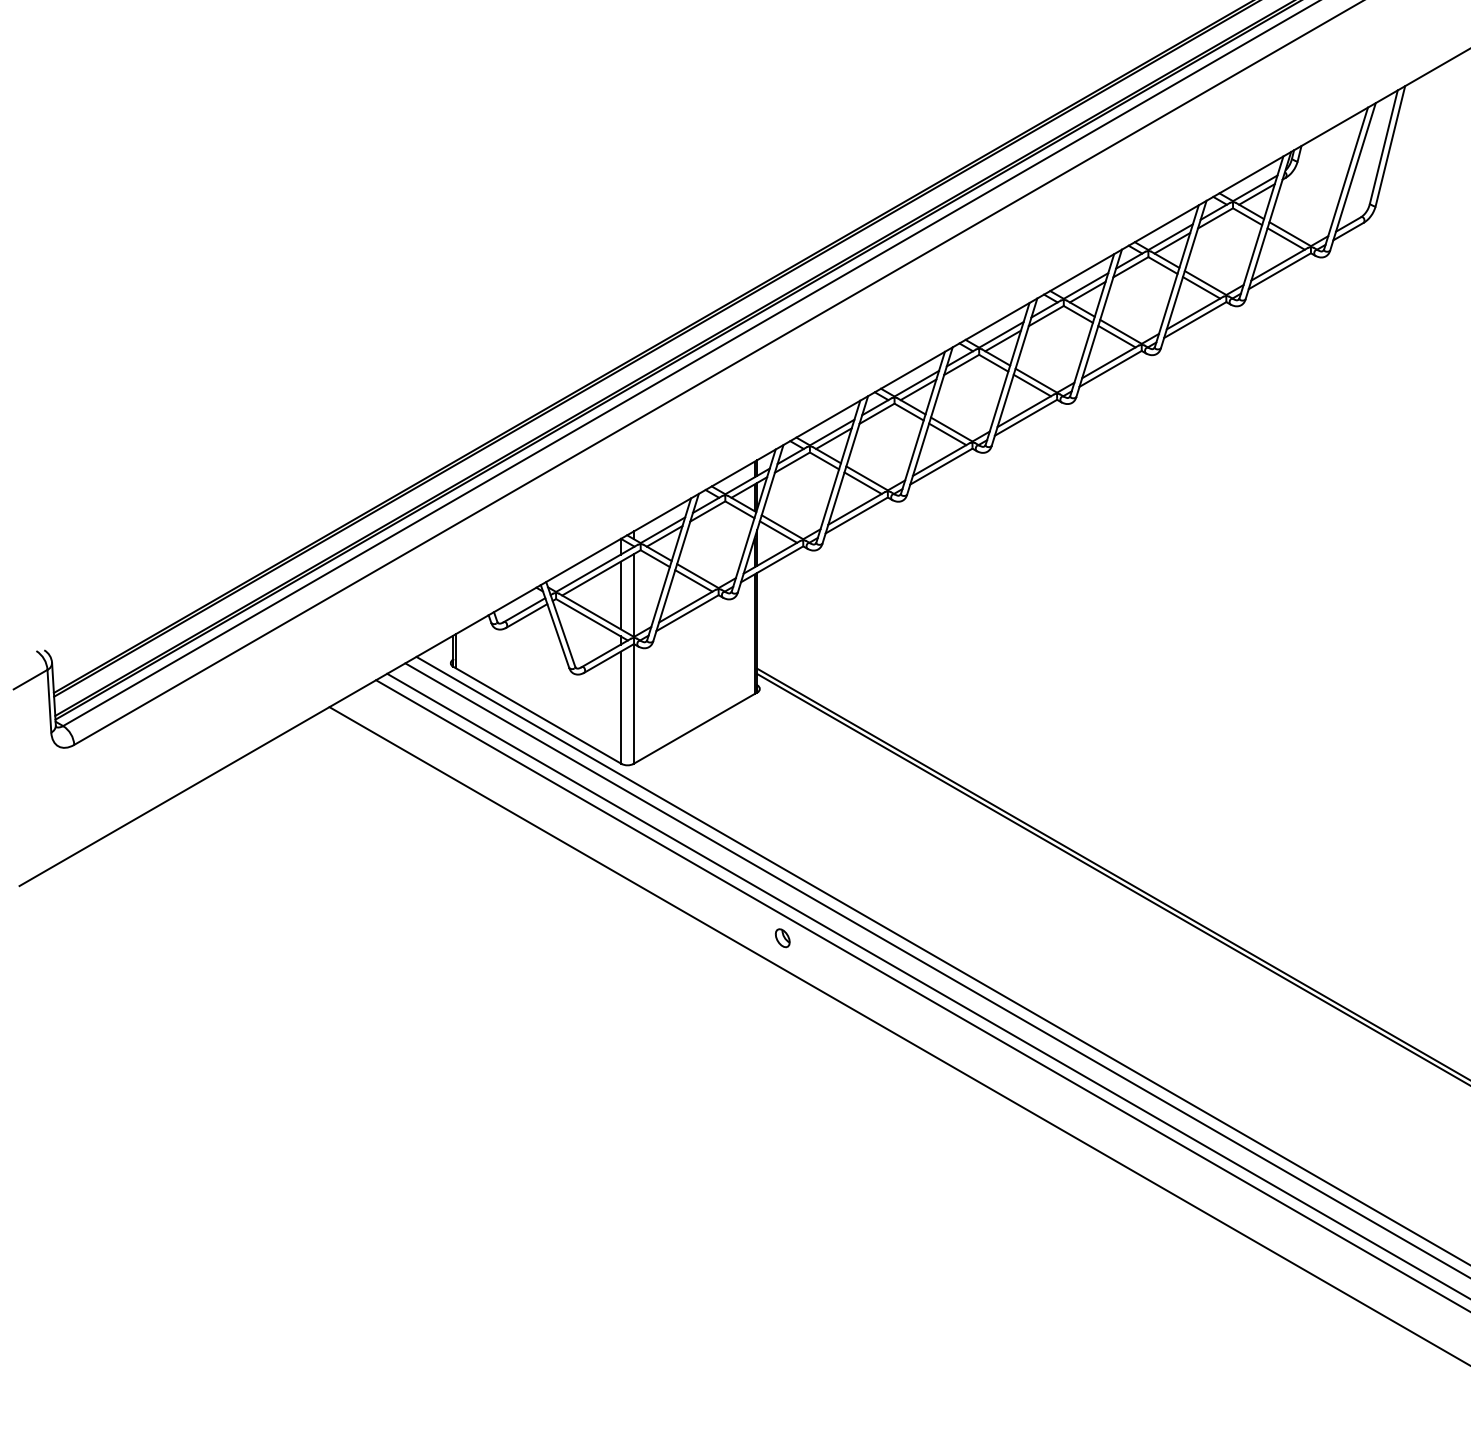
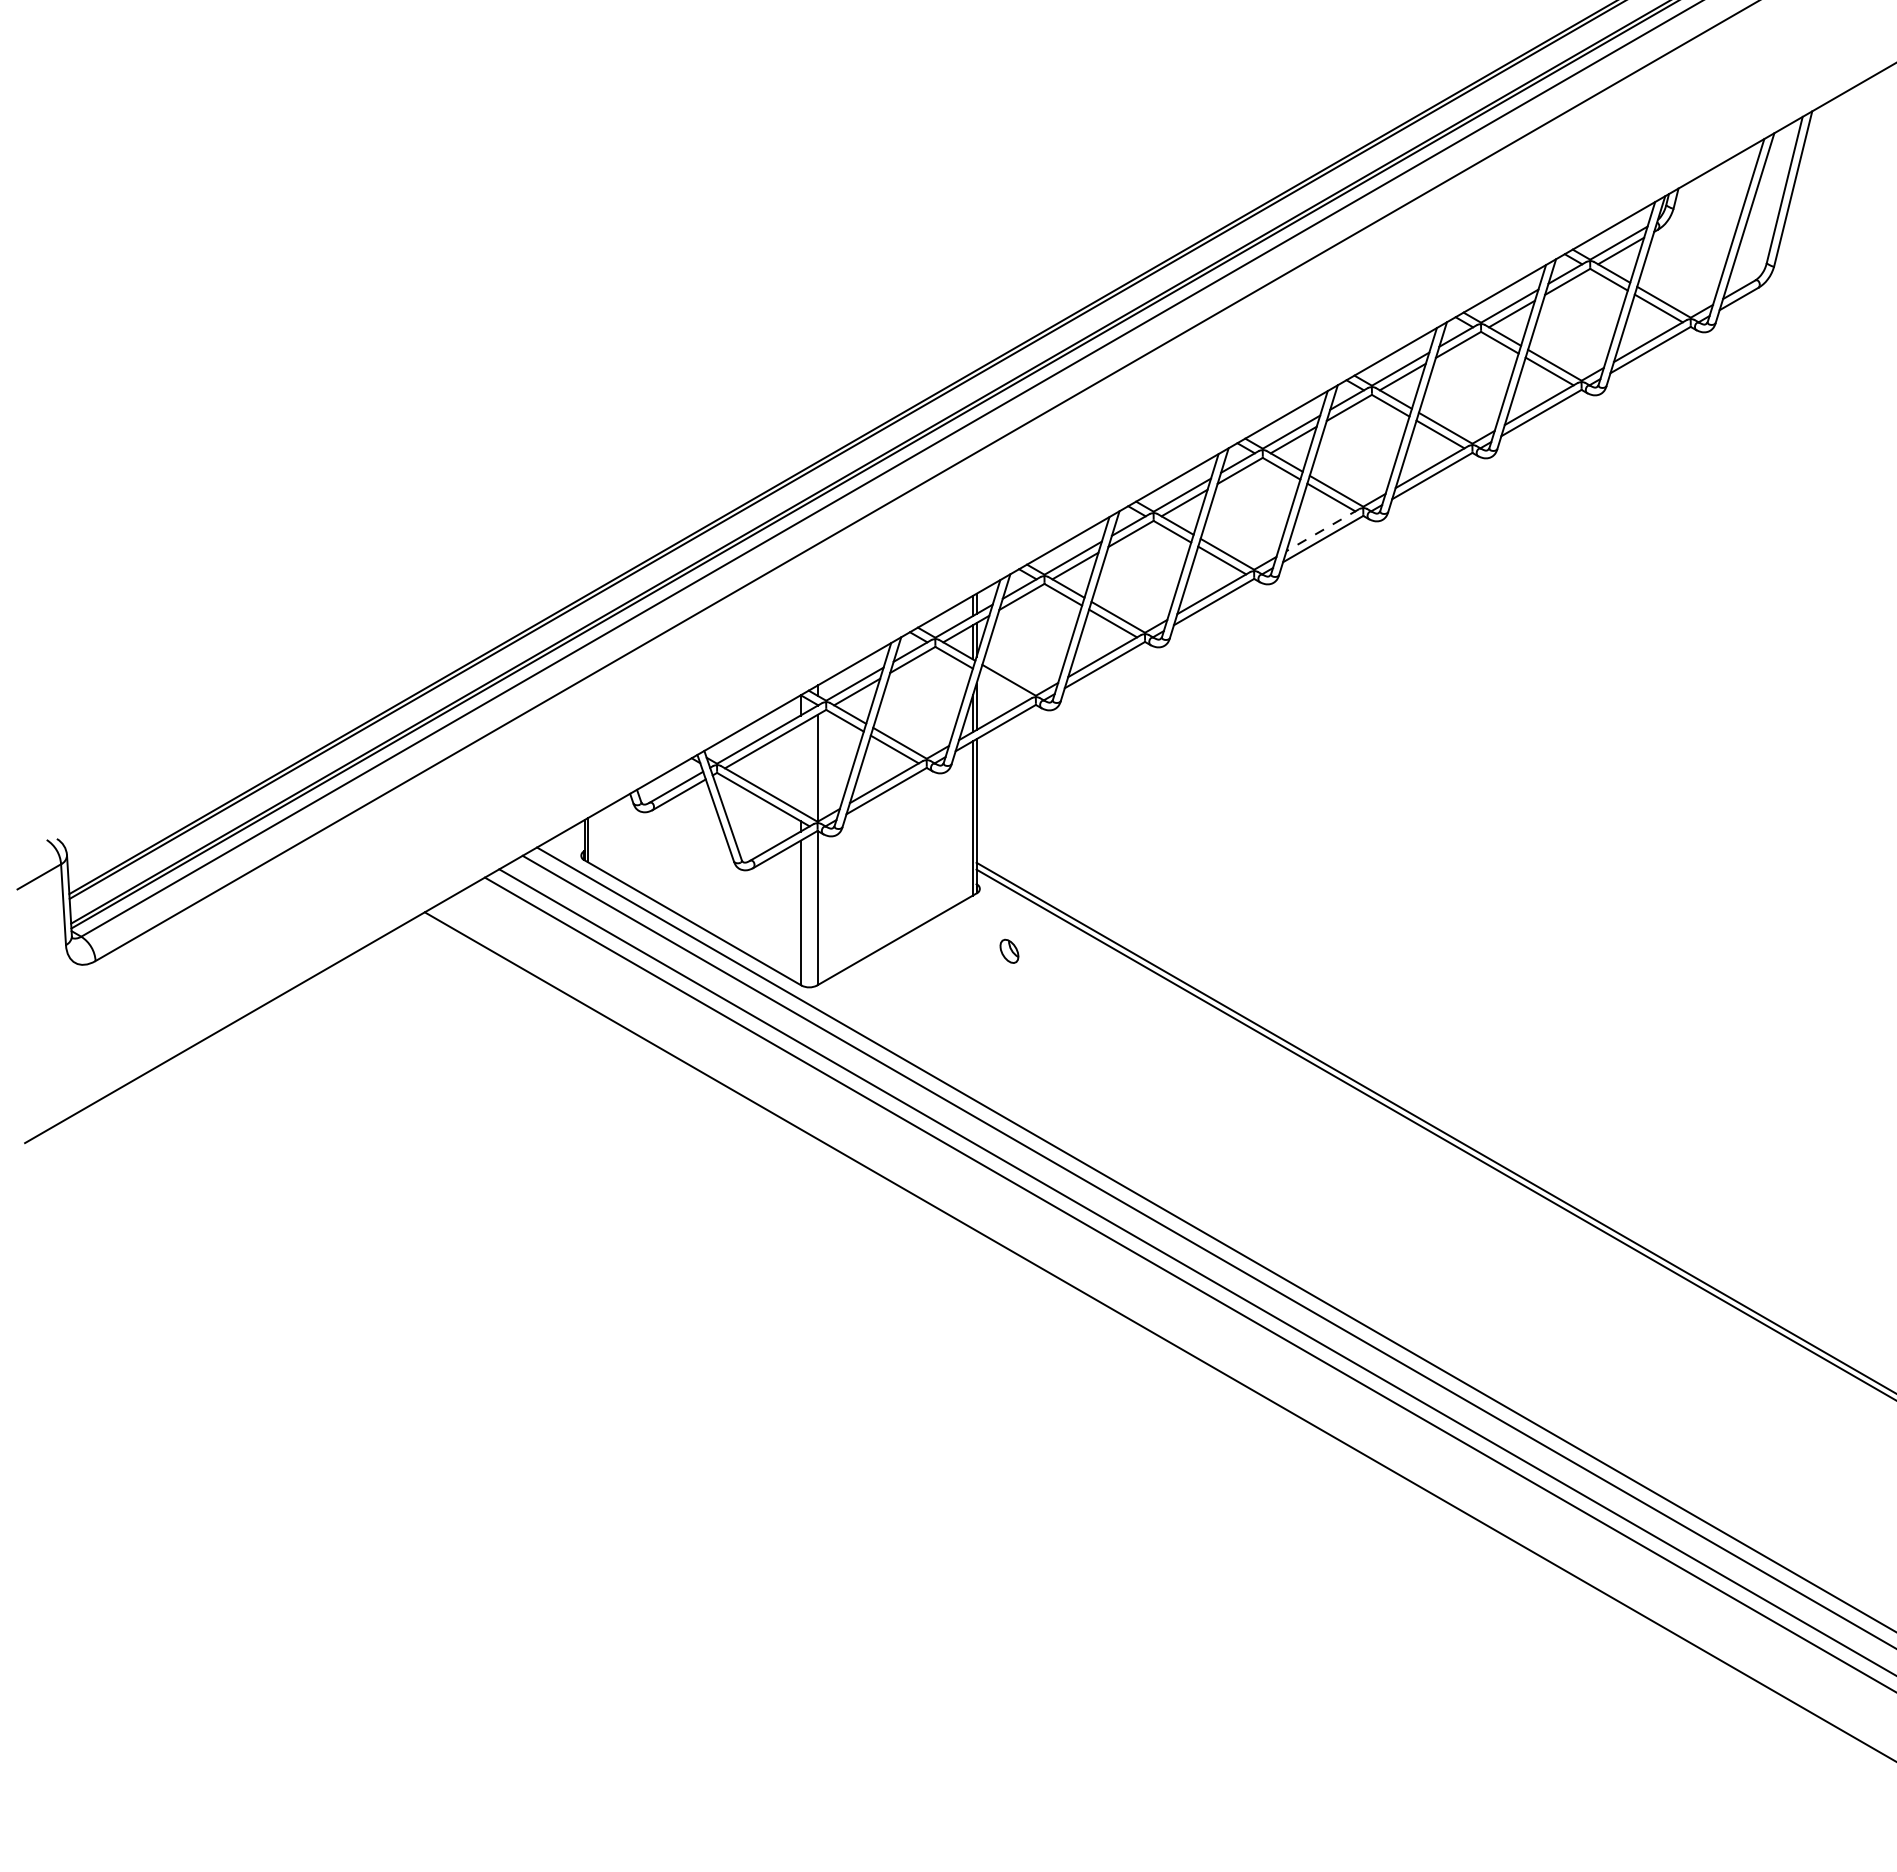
line: (1025, 411) -> (1322, 530), solid -> dashed
line: (778, 532) -> (1003, 686), removed
line: (620, 595) -> (800, 768), removed
part: (782, 937) -> (1009, 950), moved

